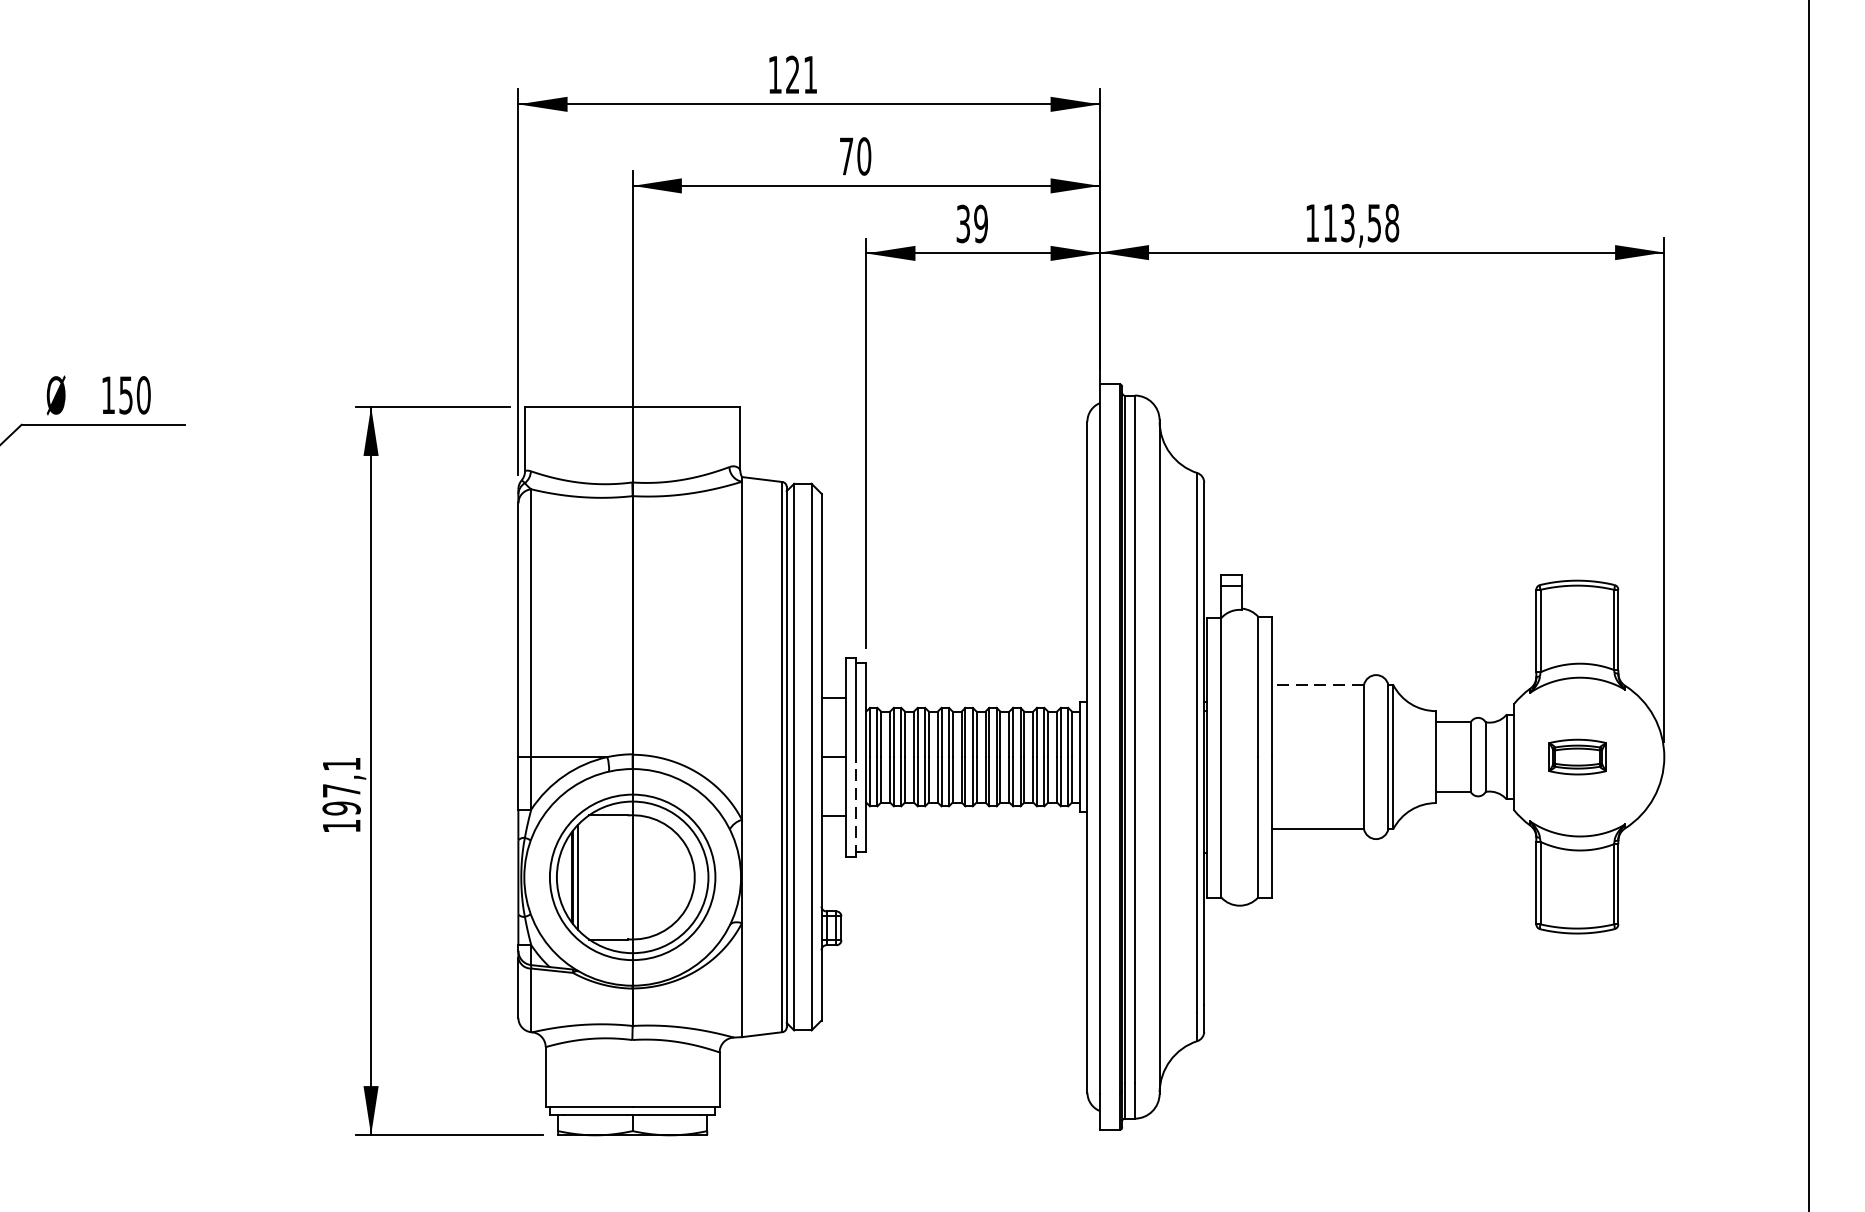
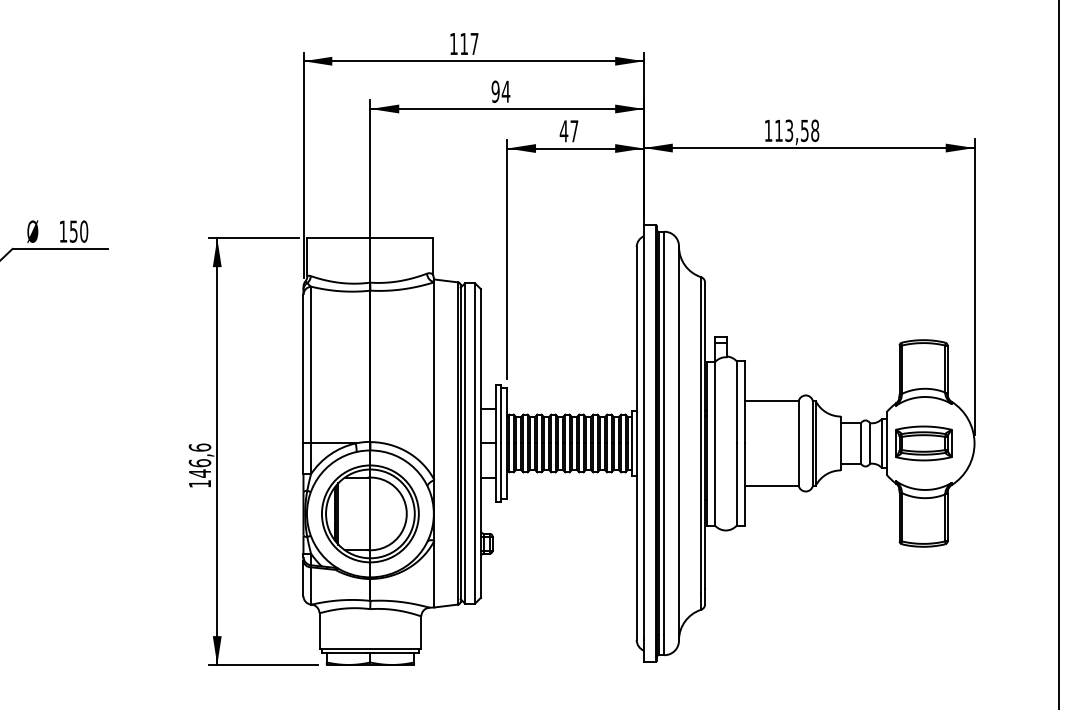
text: (801, 74) -> (469, 43), 121 -> 117
text: (854, 156) -> (500, 91), 70 -> 94
text: (970, 224) -> (568, 131), 39 -> 47
line: (1317, 685) -> (771, 401), dashed -> solid
part: (1577, 757) -> (923, 443), size x1.67
text: (340, 786) -> (199, 460), 197,1 -> 146,6
line: (856, 806) -> (501, 472), dashed -> solid

